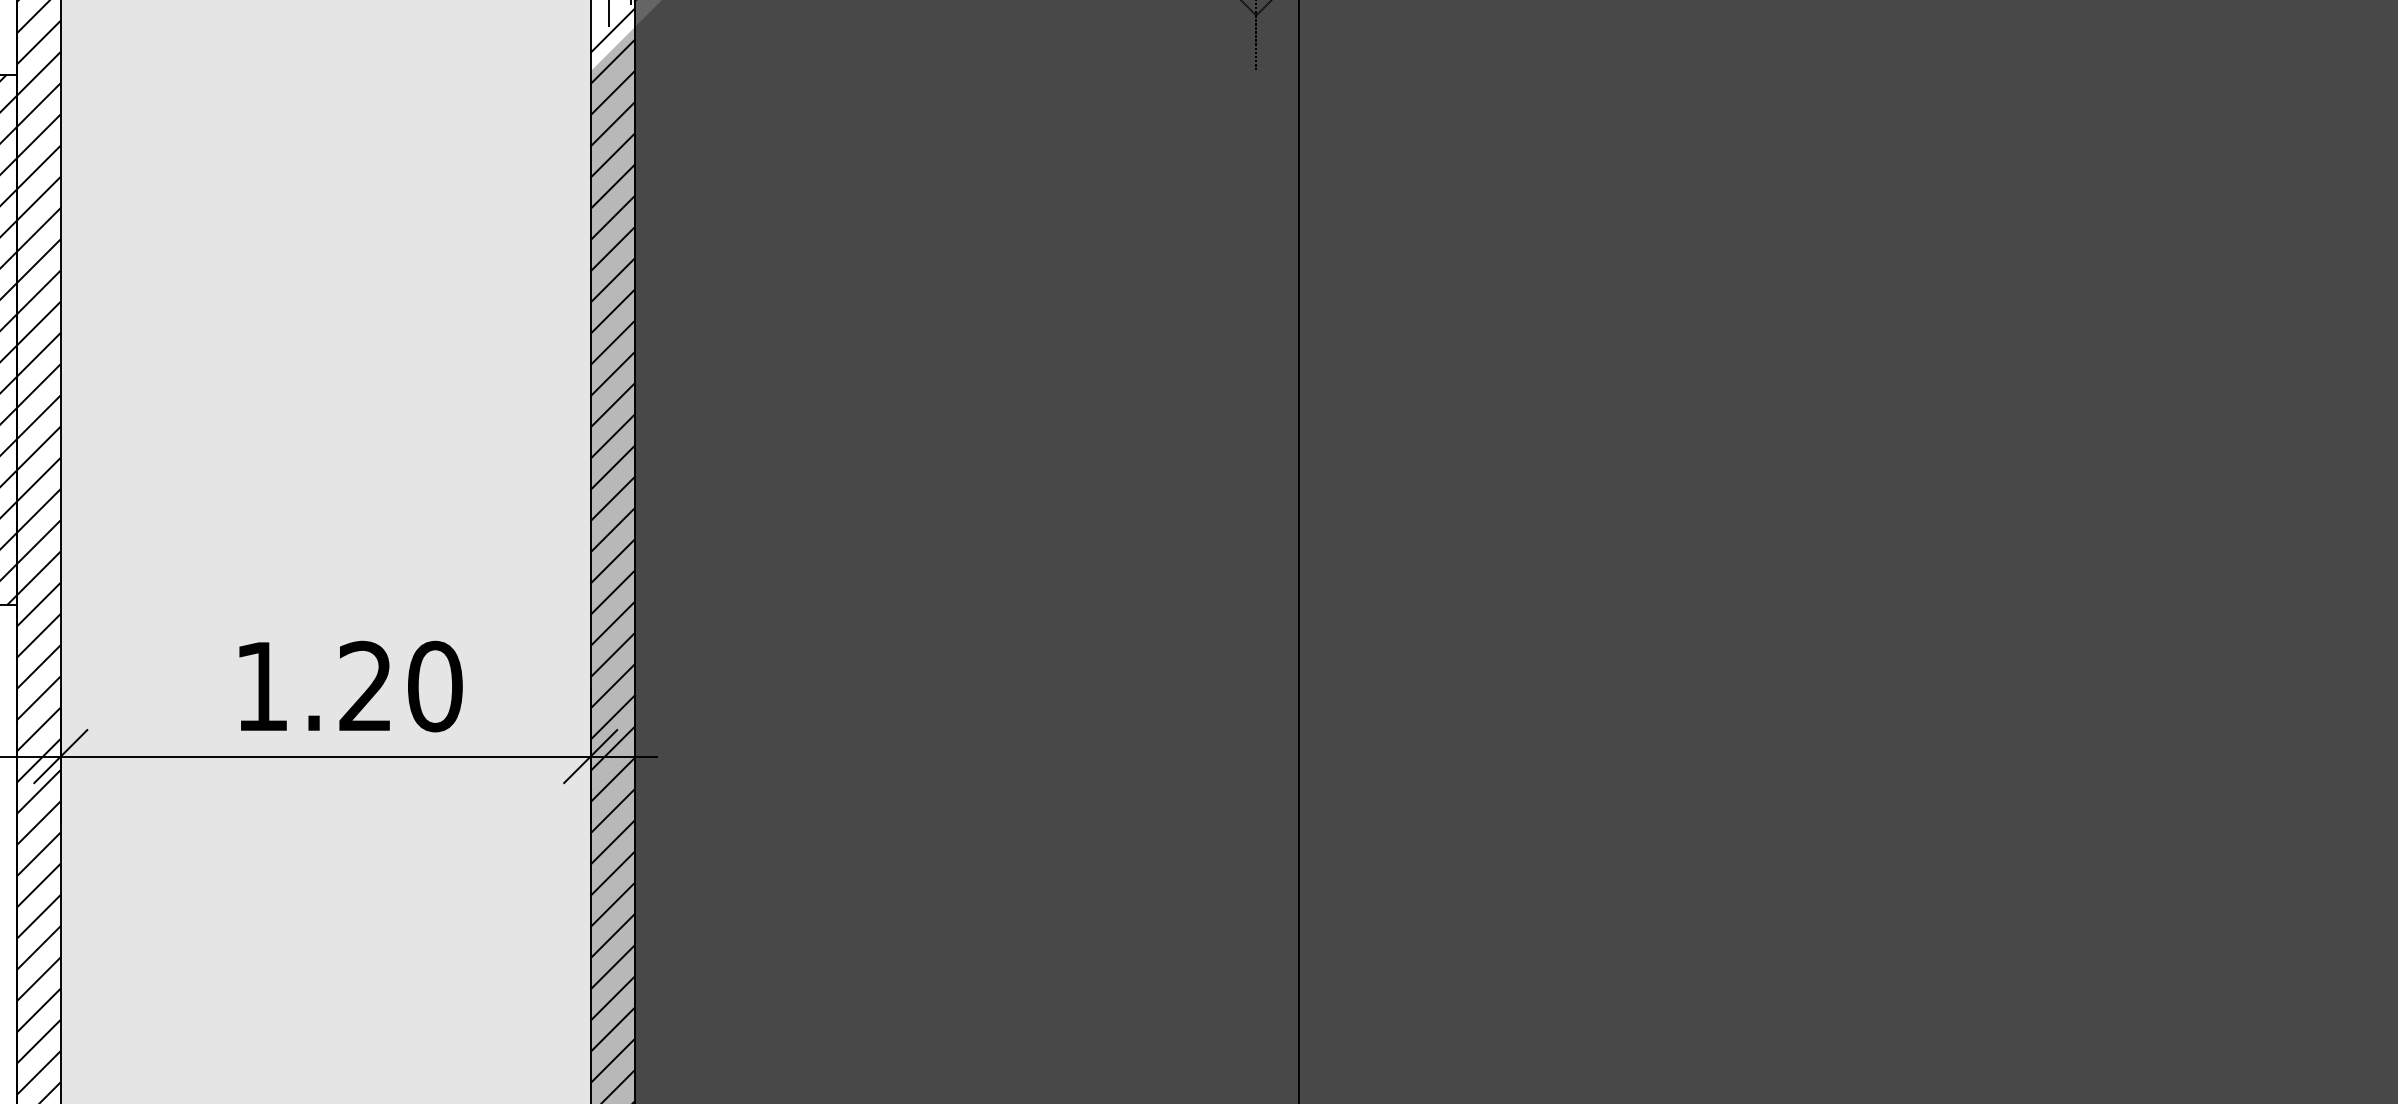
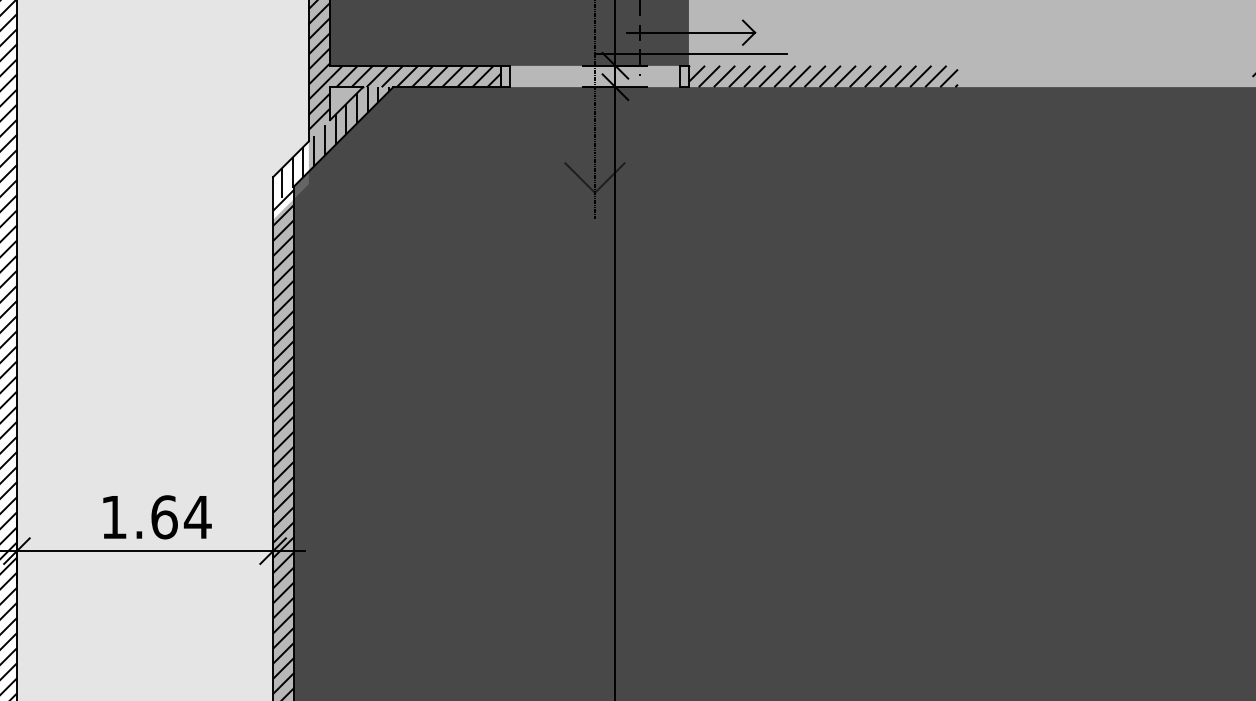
text: (401, 686) -> (181, 517), 1.20 -> 1.64

